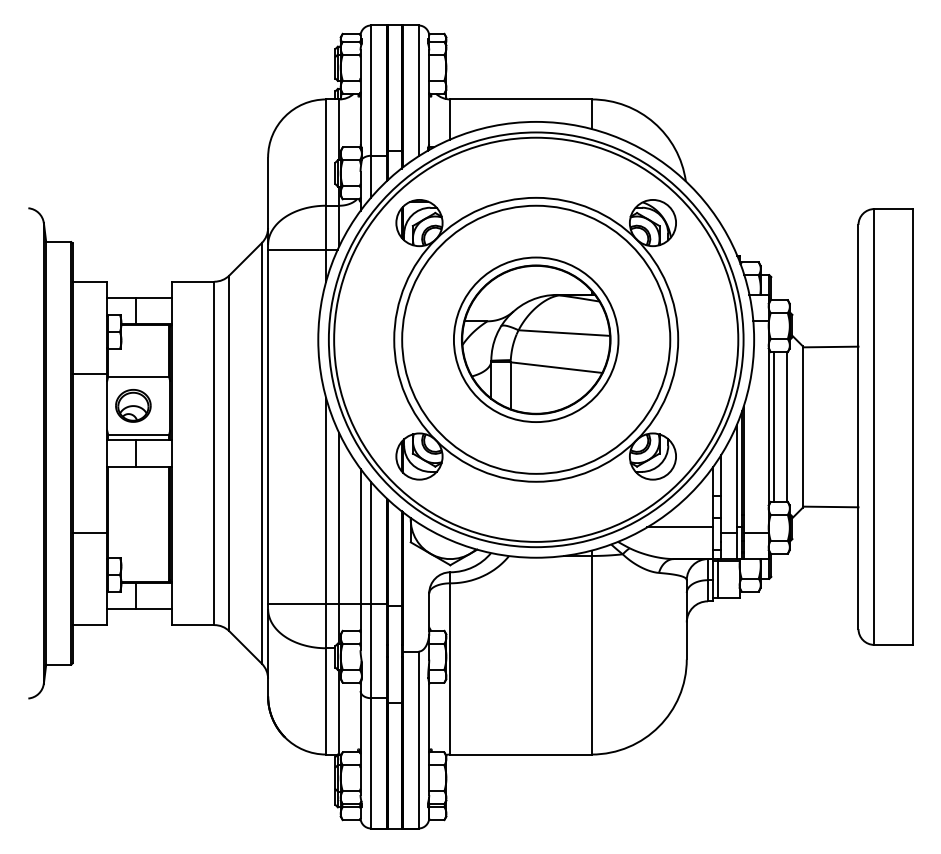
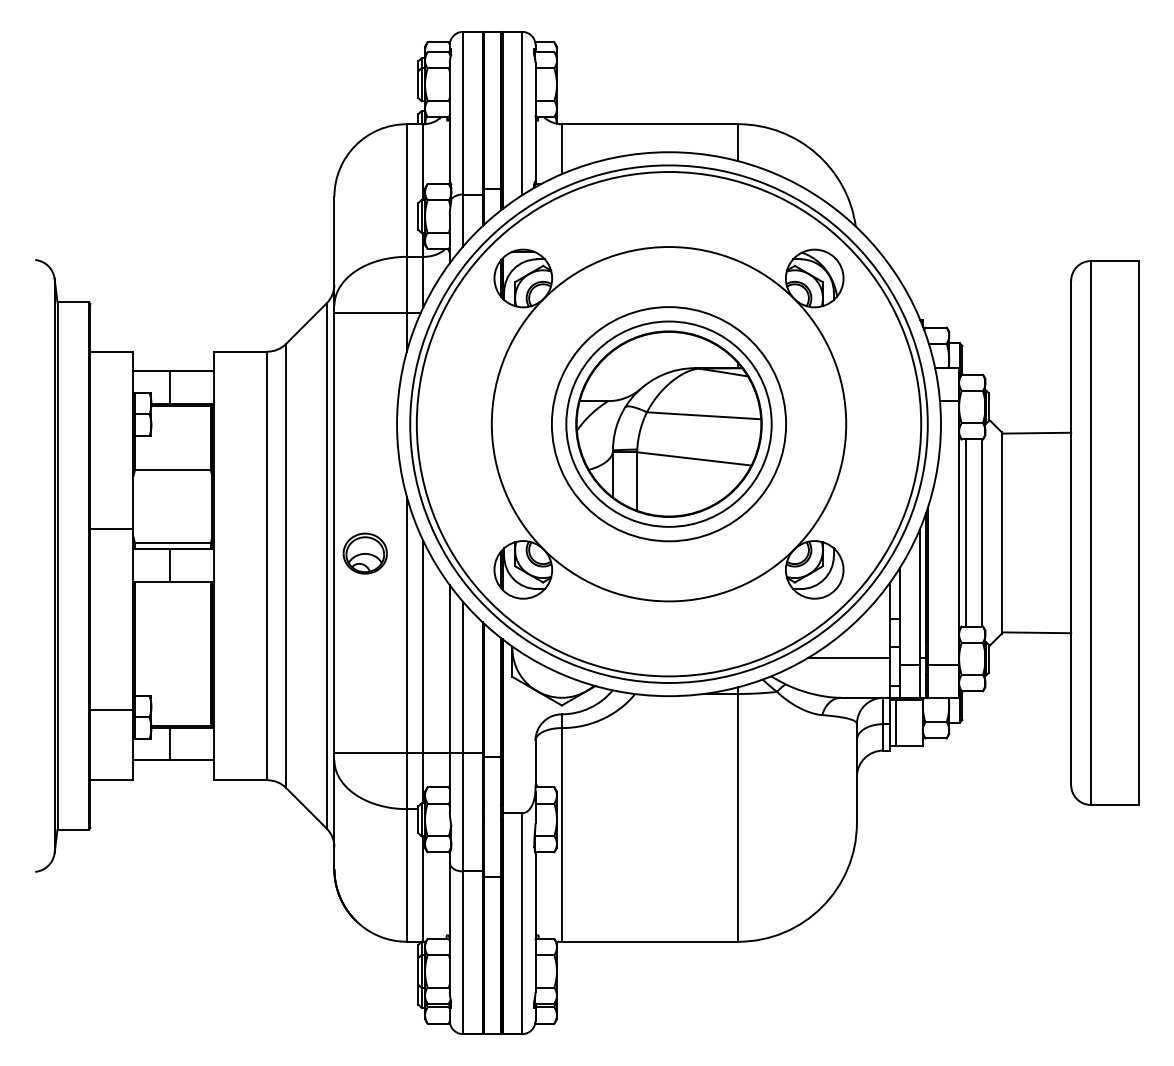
circle: (535, 339) -> (668, 423), size x0.7
line: (89, 374) -> (111, 529), moved
part: (132, 405) -> (364, 553), moved
line: (89, 532) -> (111, 709), moved

